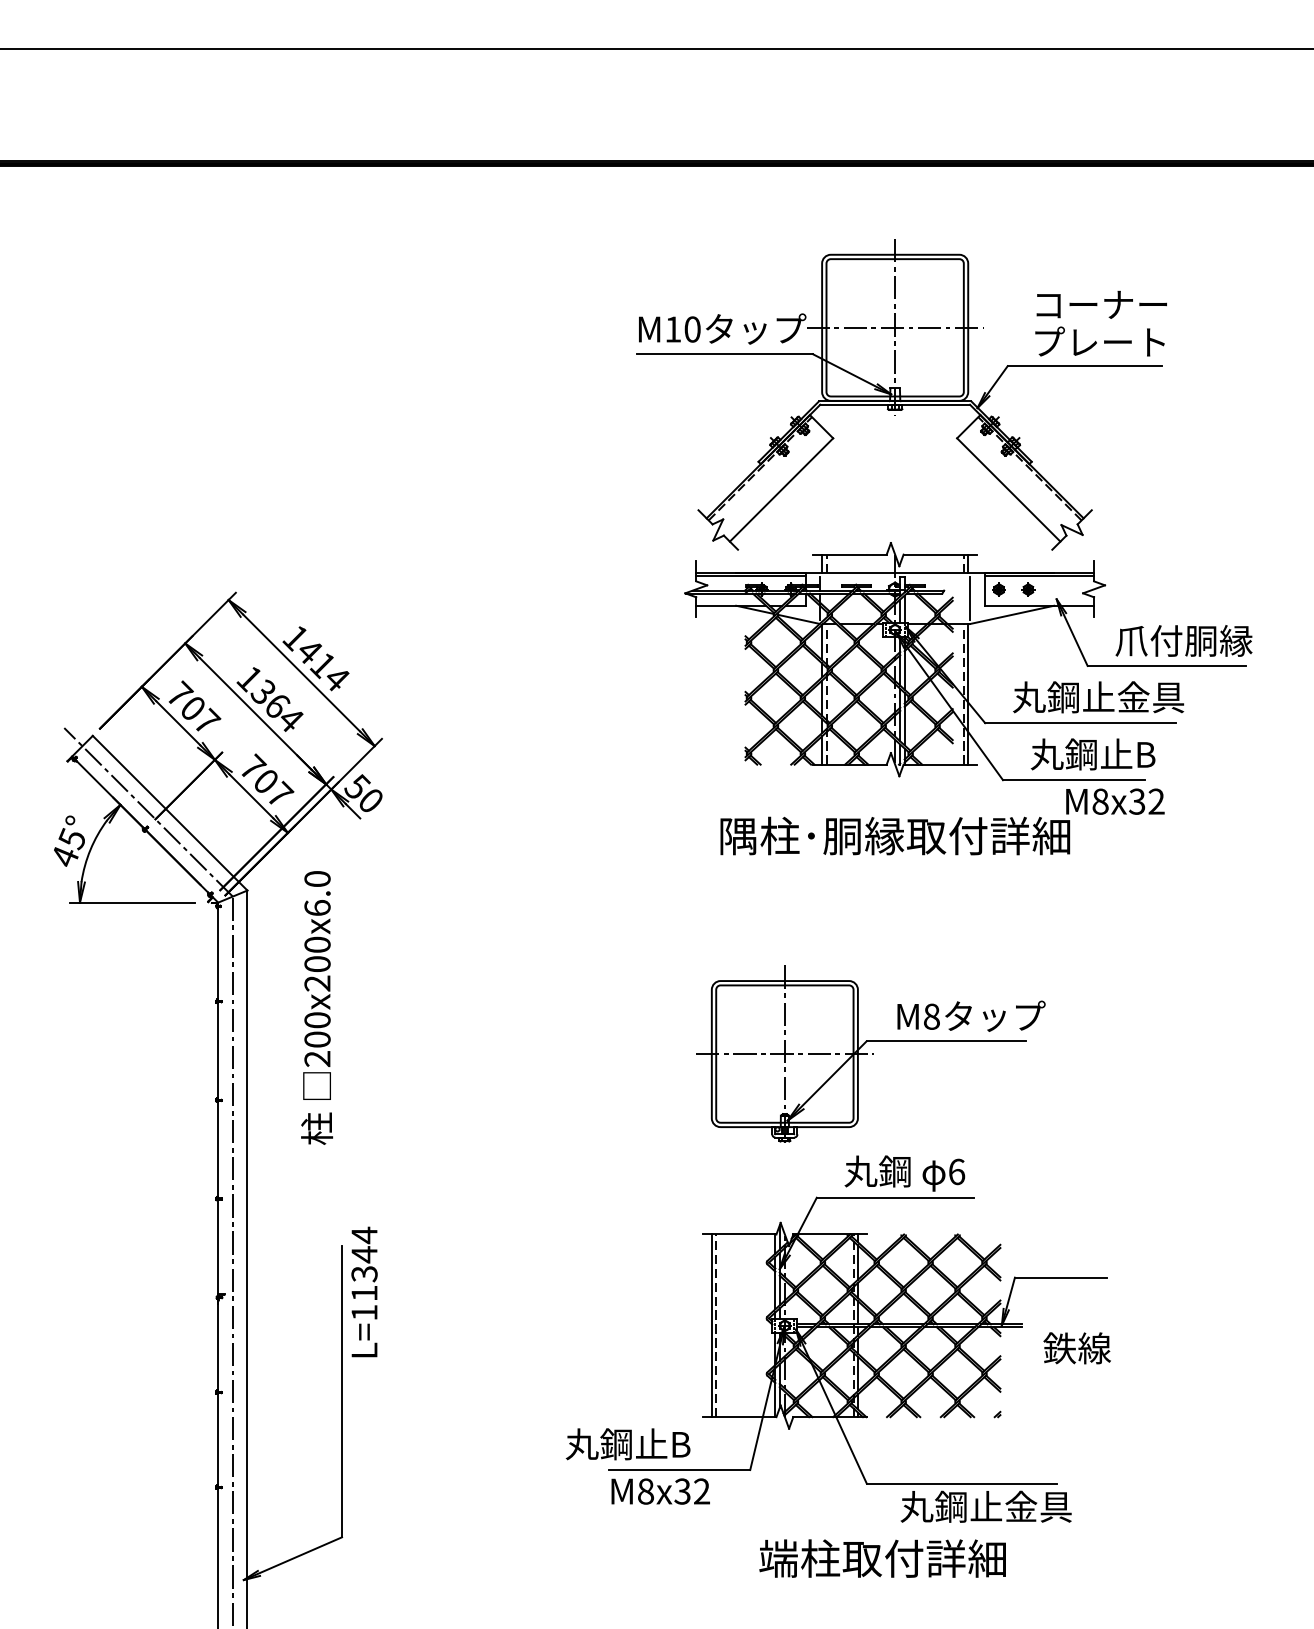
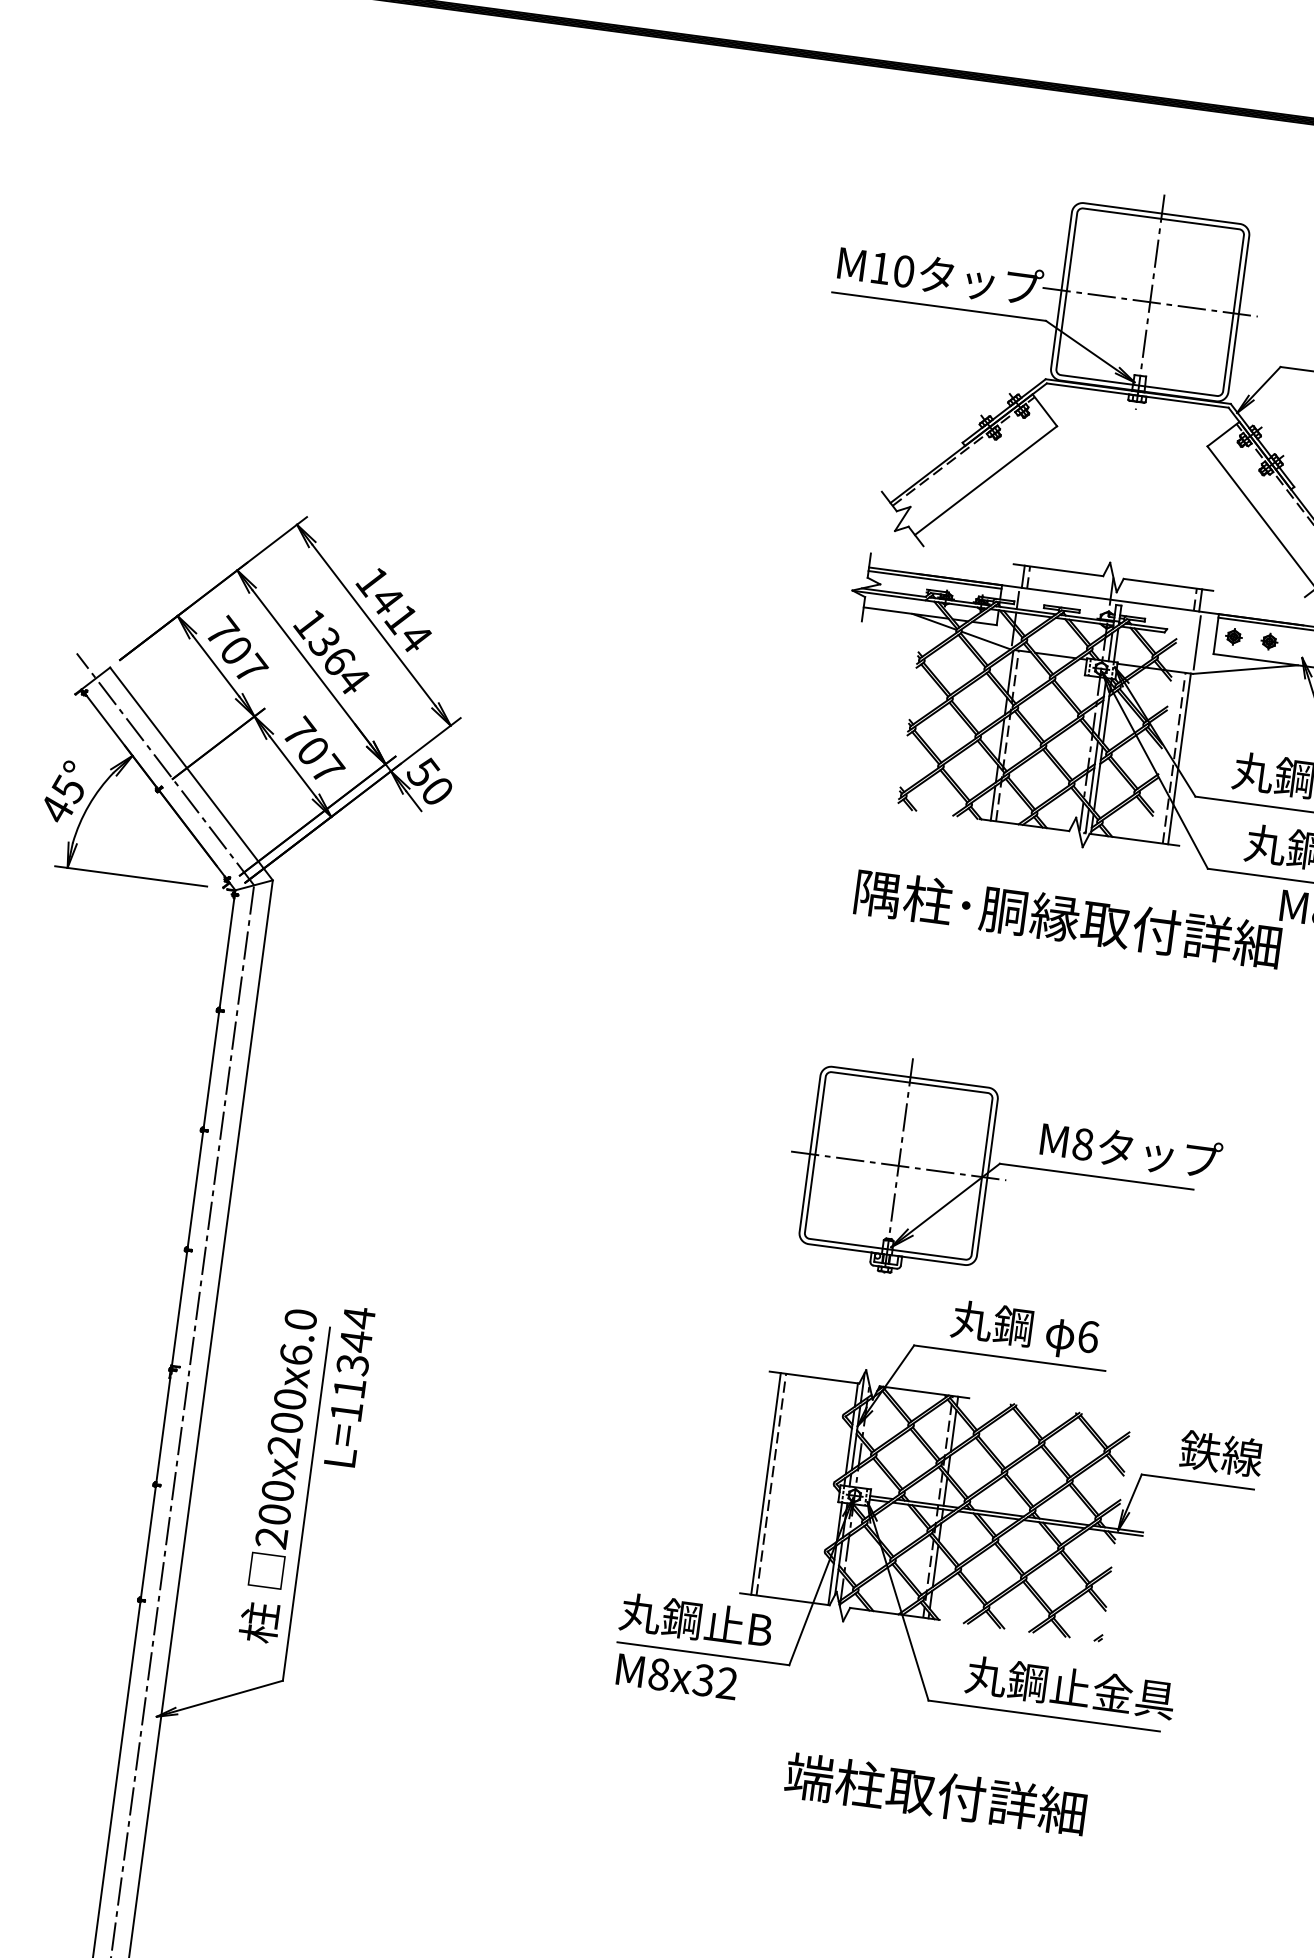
text: (316, 1007) -> (278, 1475), moved
text: (1076, 1348) -> (1220, 1453), moved
text: (627, 1444) -> (695, 1621), moved
text: (985, 1506) -> (1069, 1687), moved

